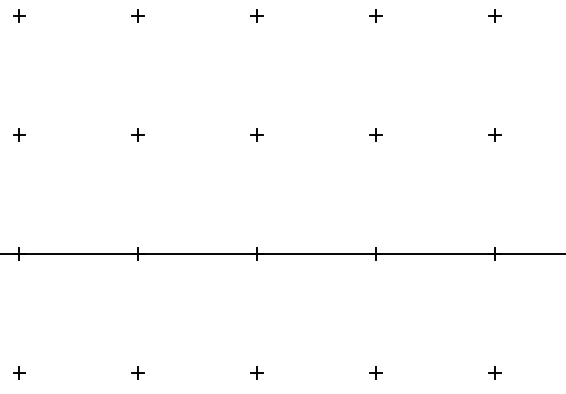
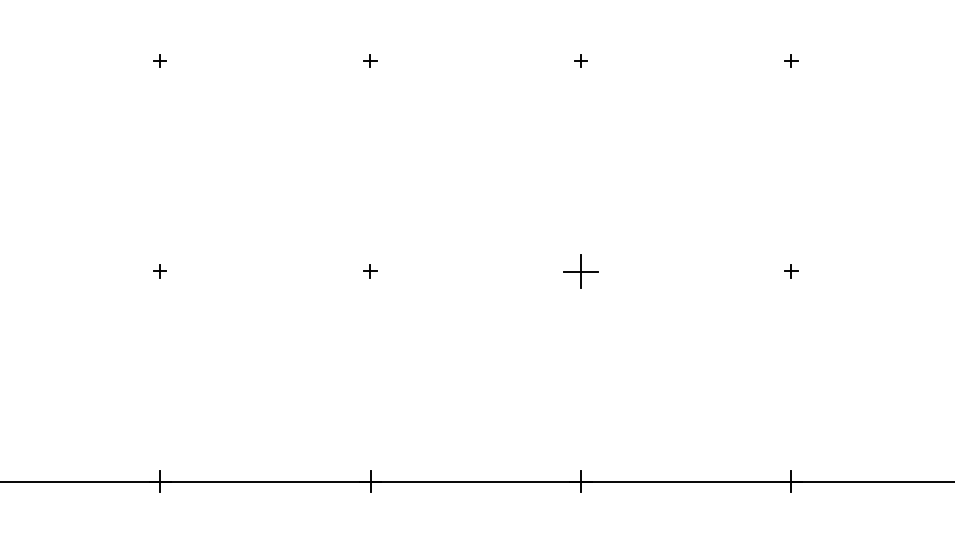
part: (137, 15) -> (158, 59), size x0.6
part: (256, 15) -> (369, 59), size x0.6
part: (375, 15) -> (579, 59), size x0.6
part: (494, 15) -> (790, 59), size x0.6
part: (137, 134) -> (158, 270), size x0.6
part: (256, 134) -> (369, 270), size x0.6
part: (375, 134) -> (579, 270), size x1.6
part: (494, 134) -> (790, 270), size x0.6

